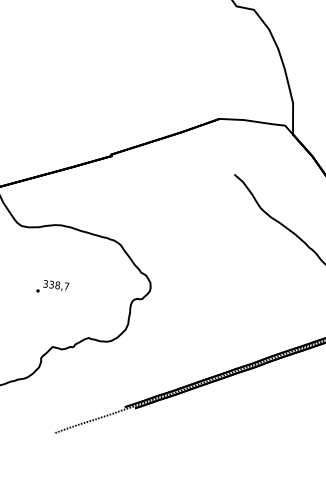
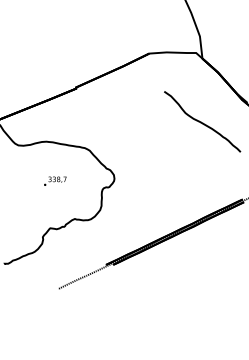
text: (53, 286) -> (55, 180), moved

